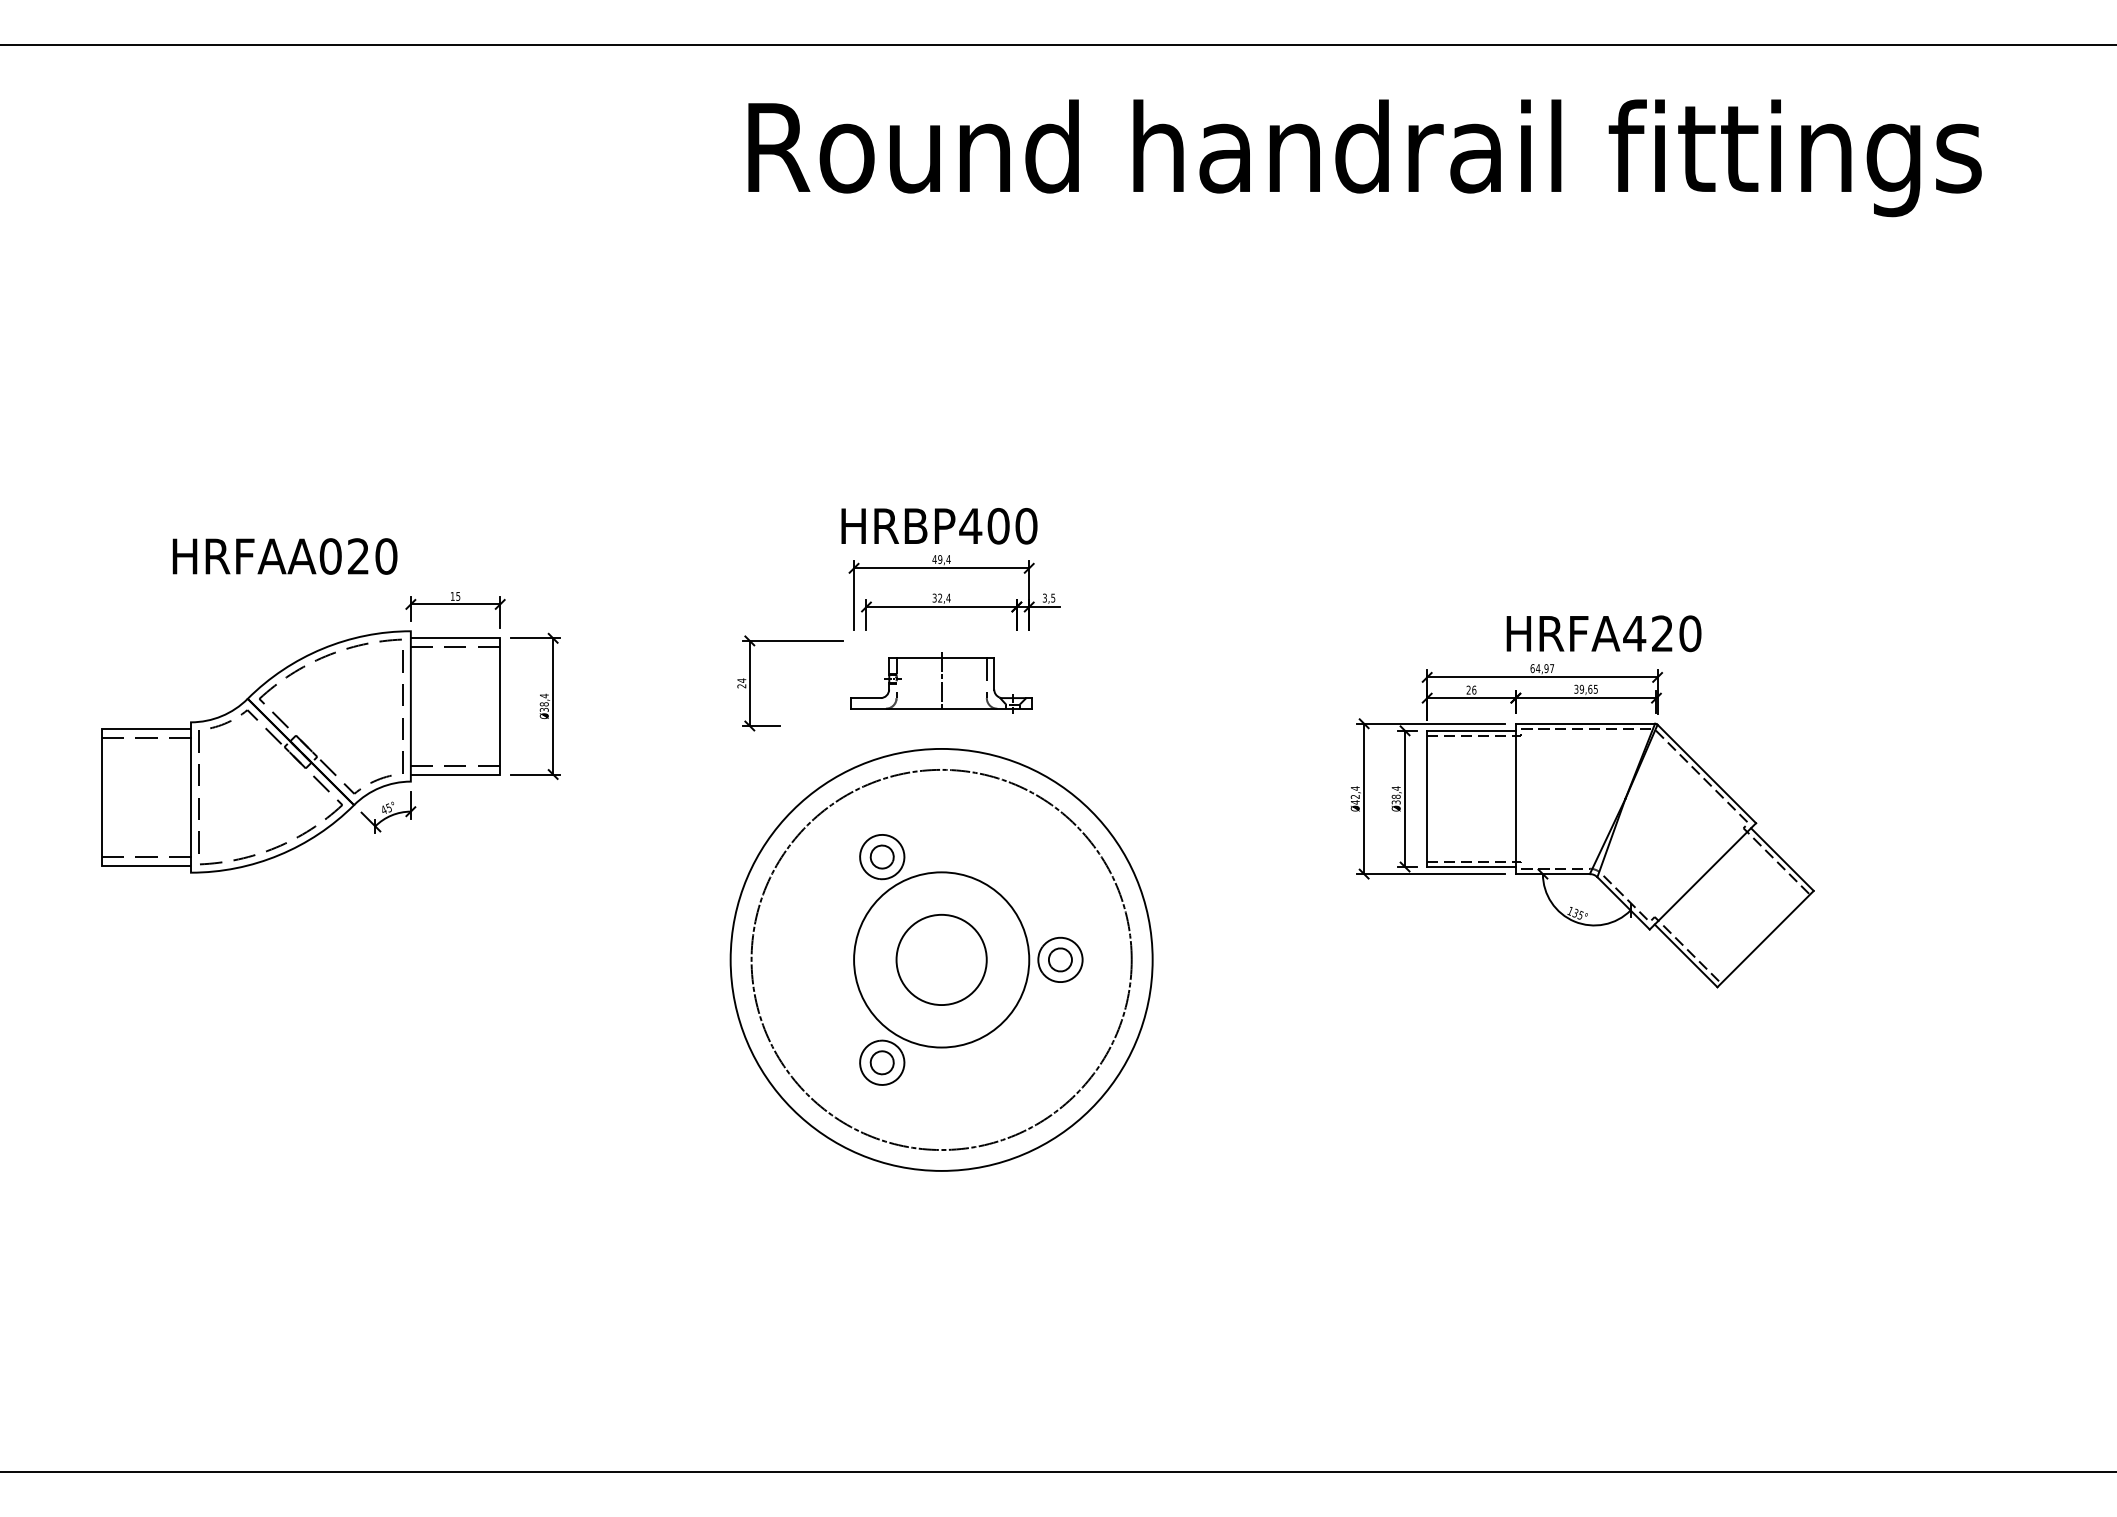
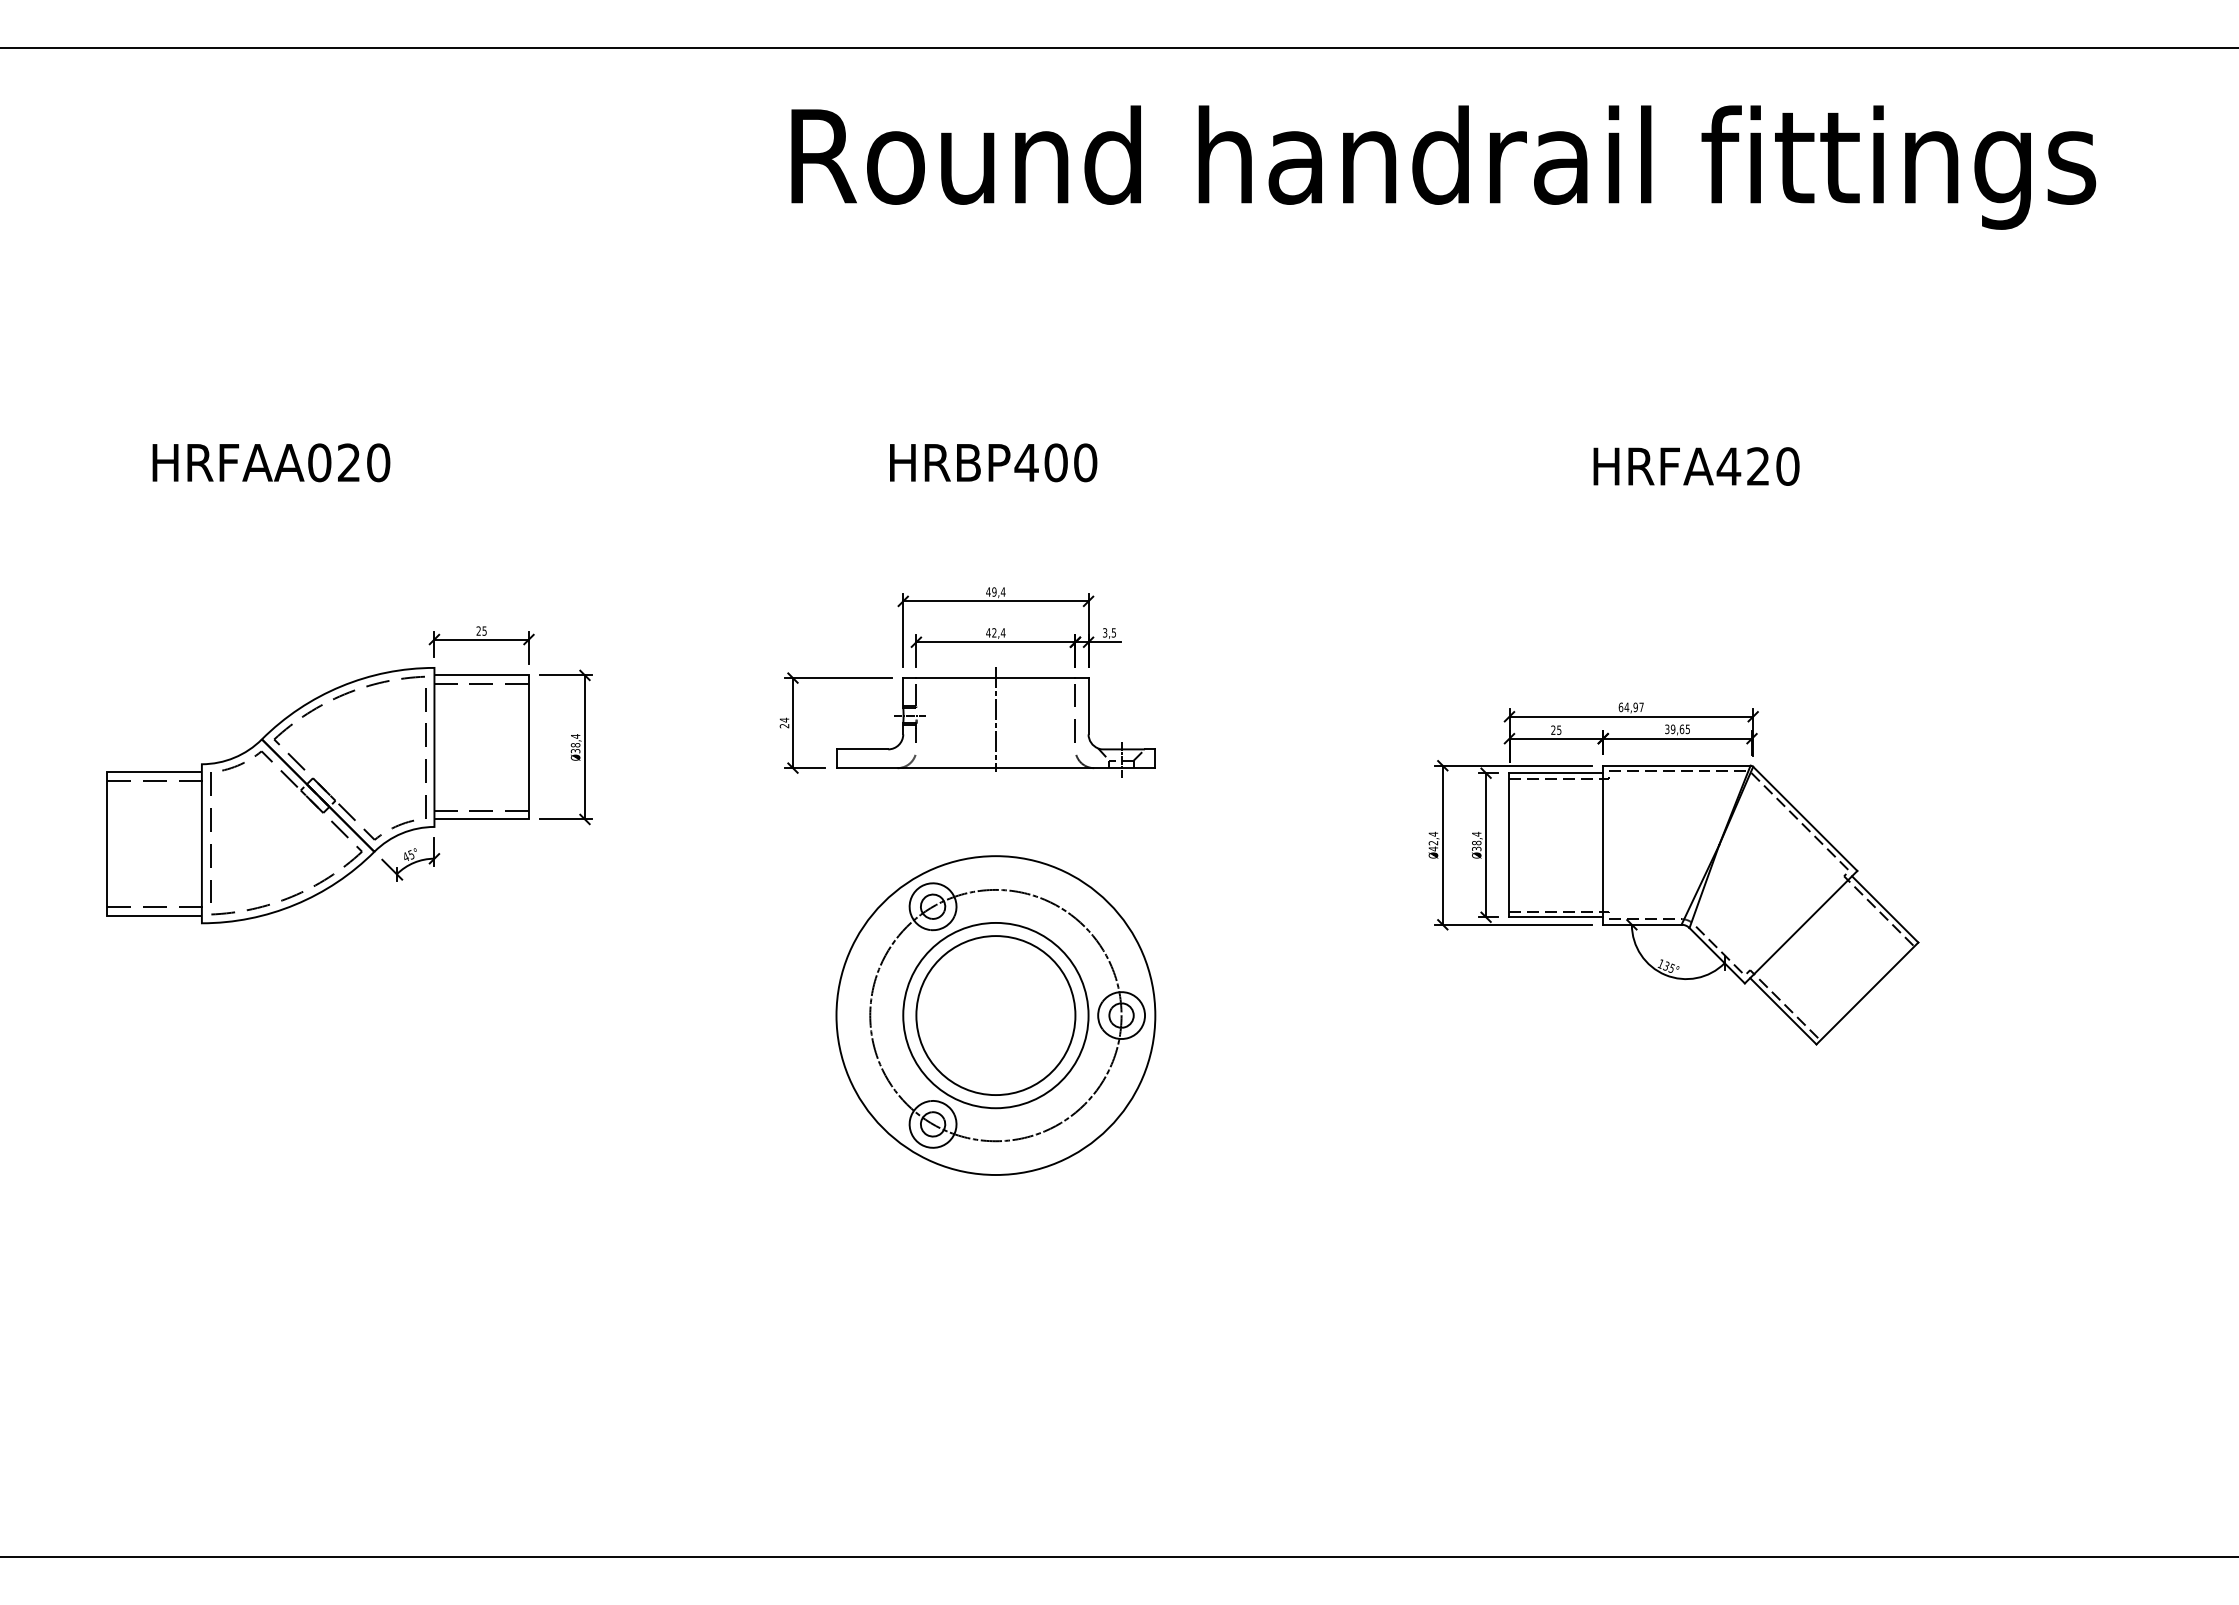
text: (939, 525) -> (993, 462), moved
text: (285, 556) -> (271, 462), moved
text: (452, 595) -> (478, 630), 15 -> 25
text: (934, 597) -> (988, 632), 32,4 -> 42,4
text: (1603, 633) -> (1696, 466), moved
part: (941, 682) -> (995, 722), size x1.67
text: (1474, 689) -> (1559, 729), 26 -> 25
circle: (941, 959) -> (995, 1015), size x0.62
circle: (941, 959) -> (995, 1015), size x0.71
circle: (941, 959) -> (995, 1015), size x1.67

